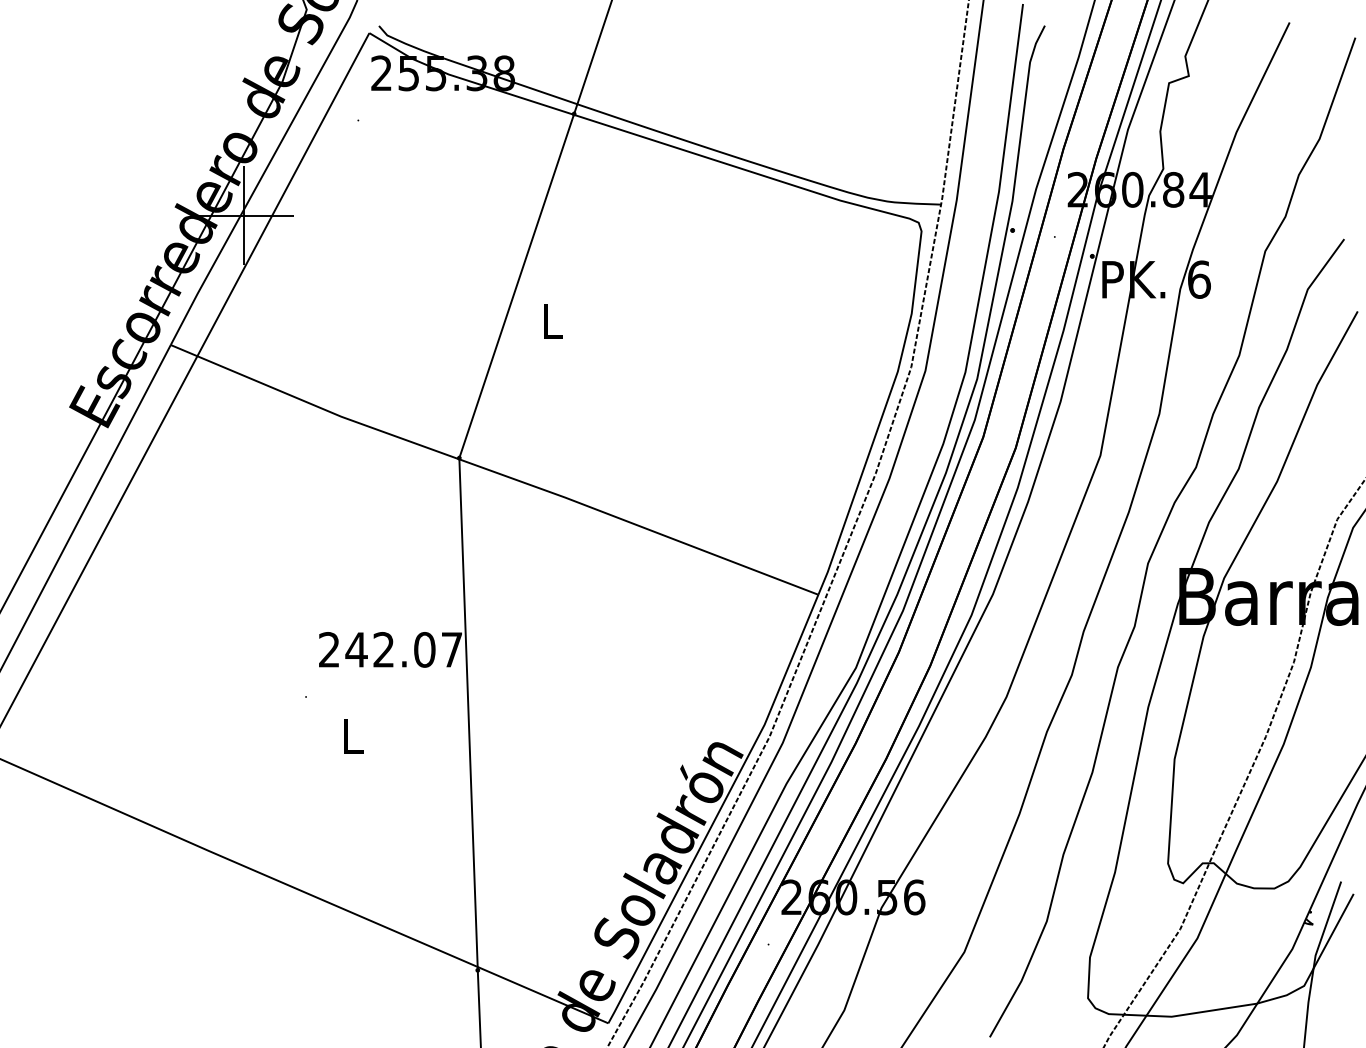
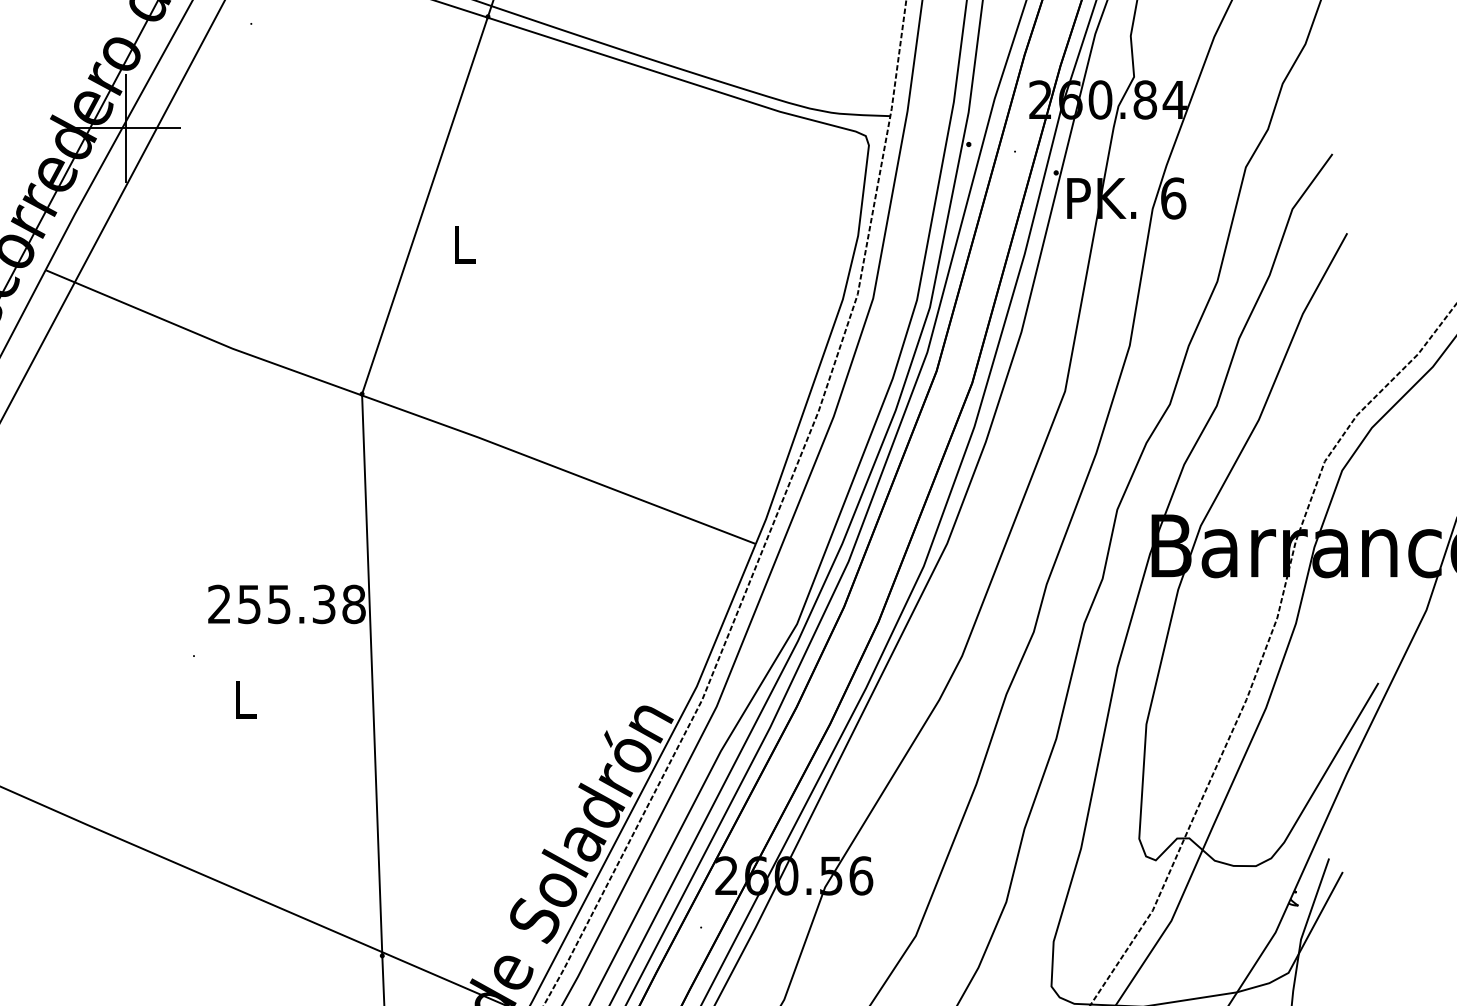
text: (403, 649) -> (300, 604), 242.07 -> 255.38

